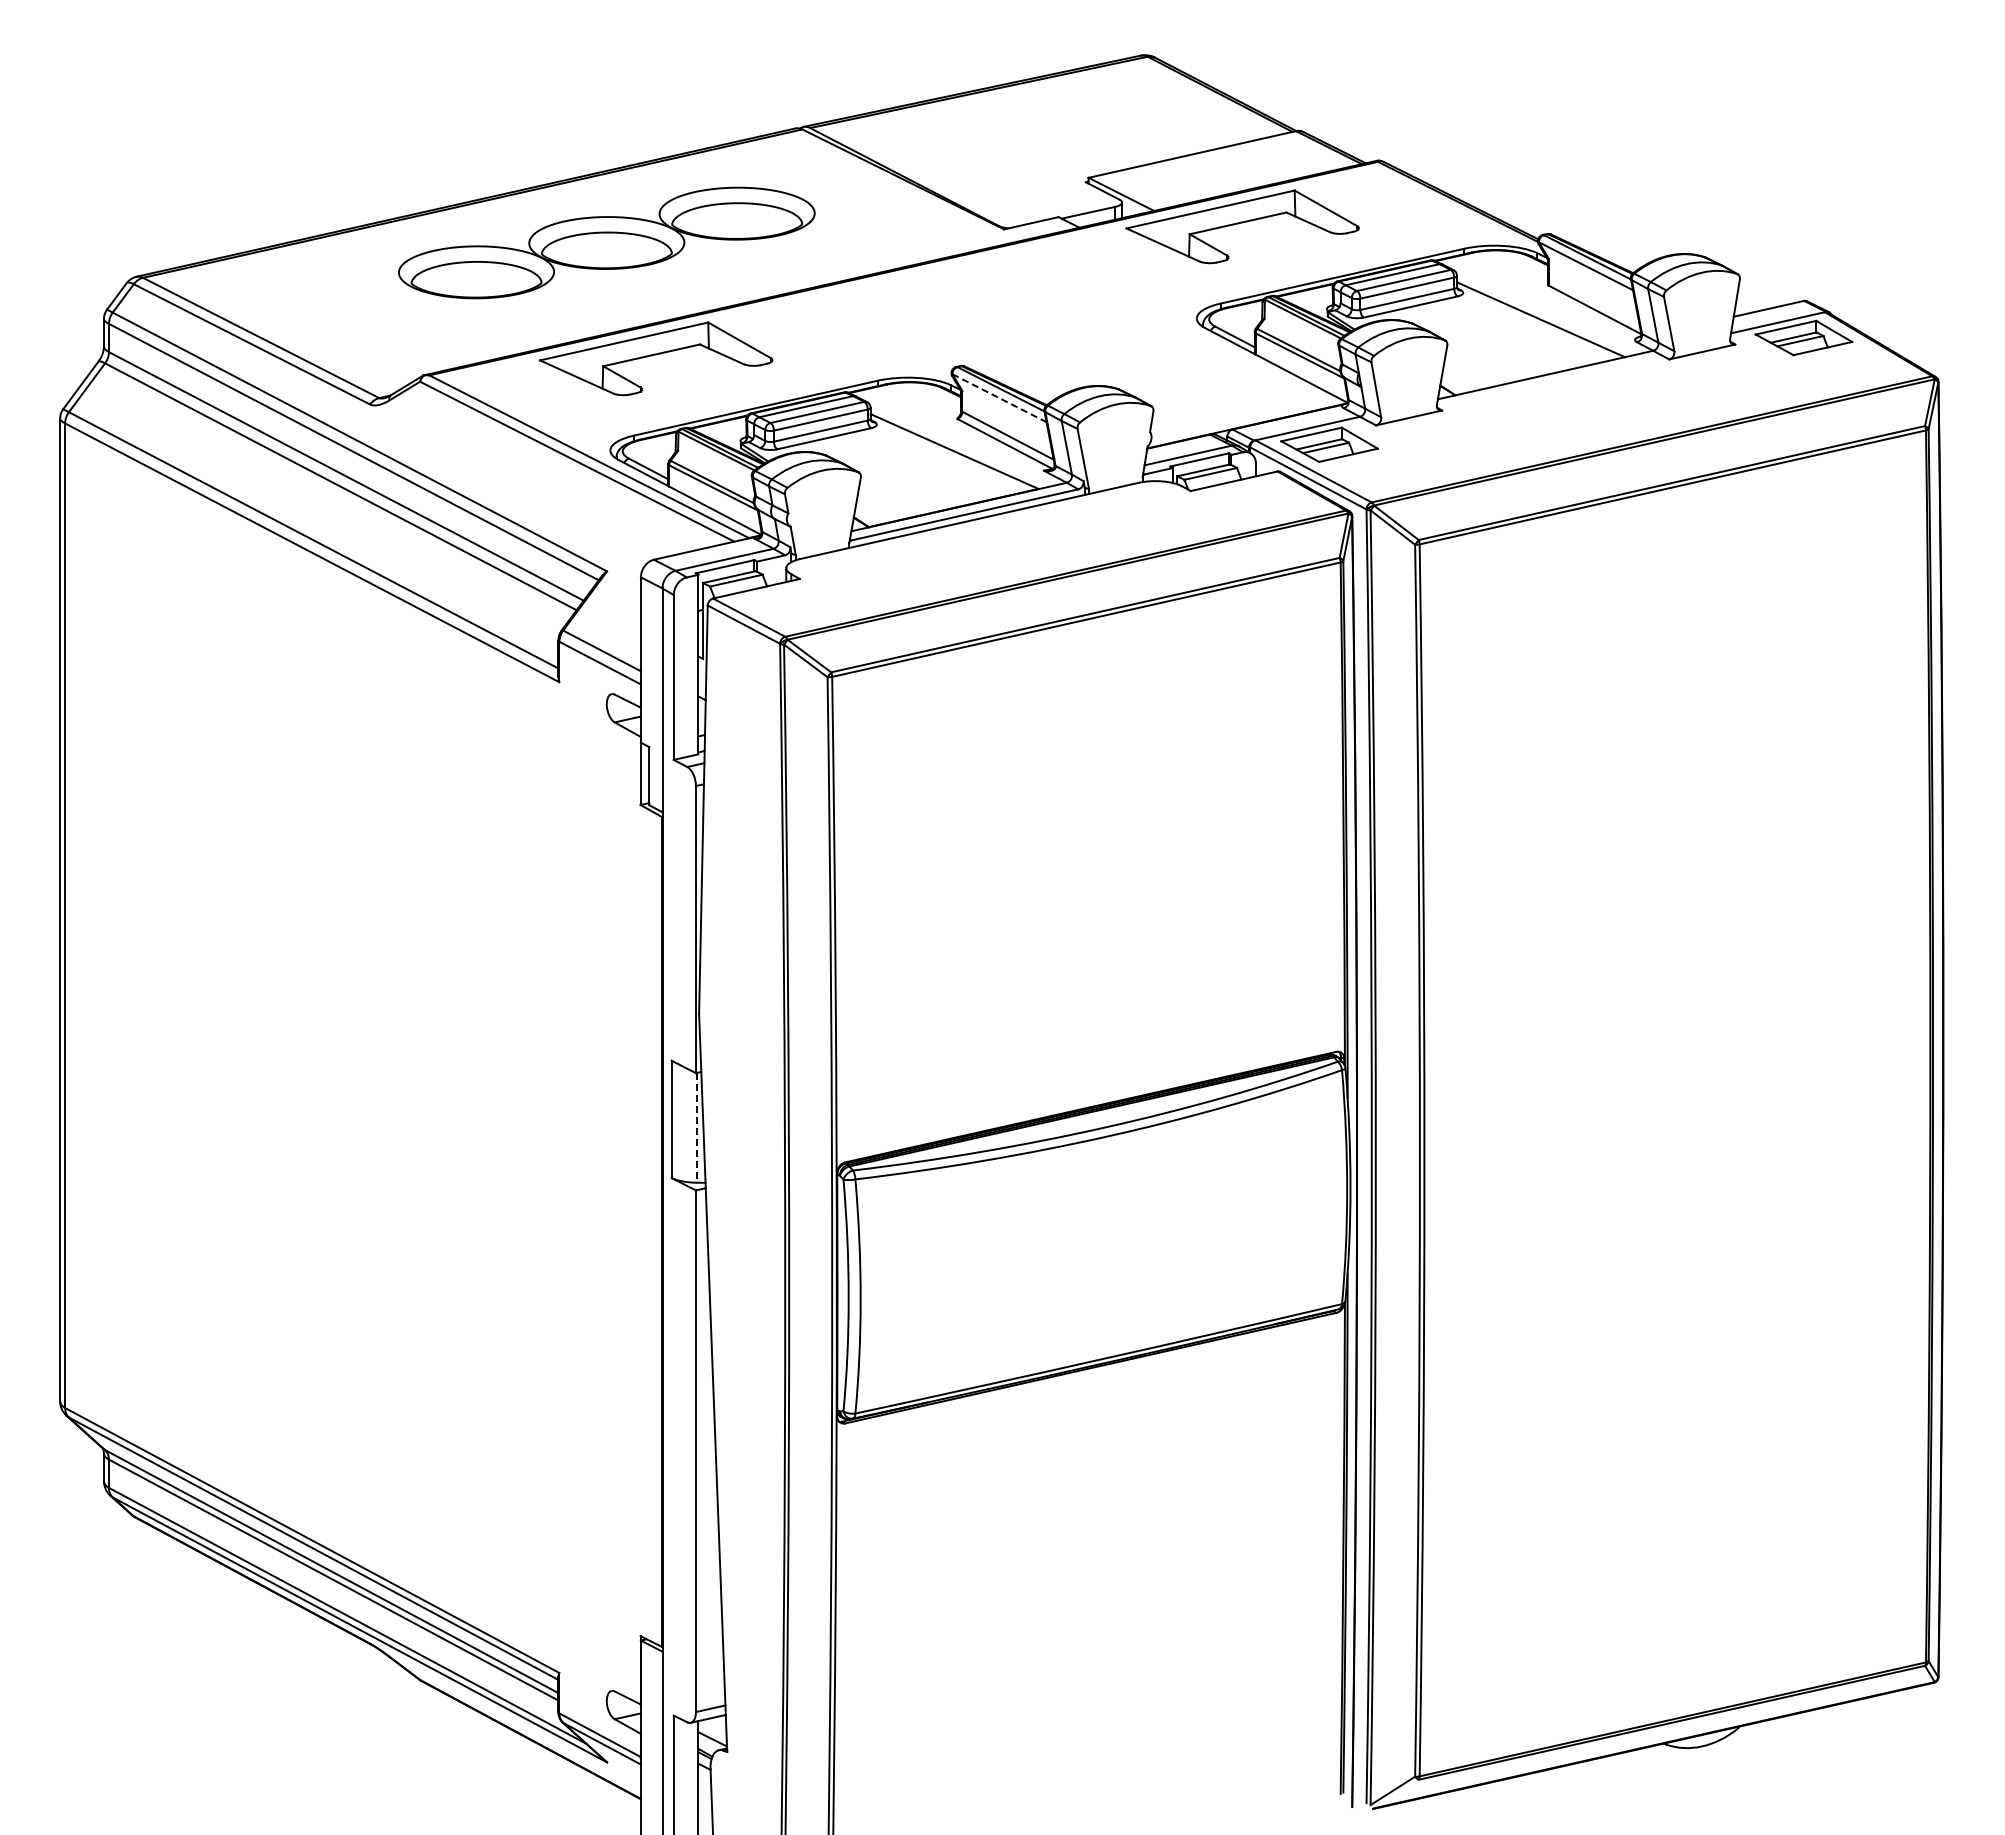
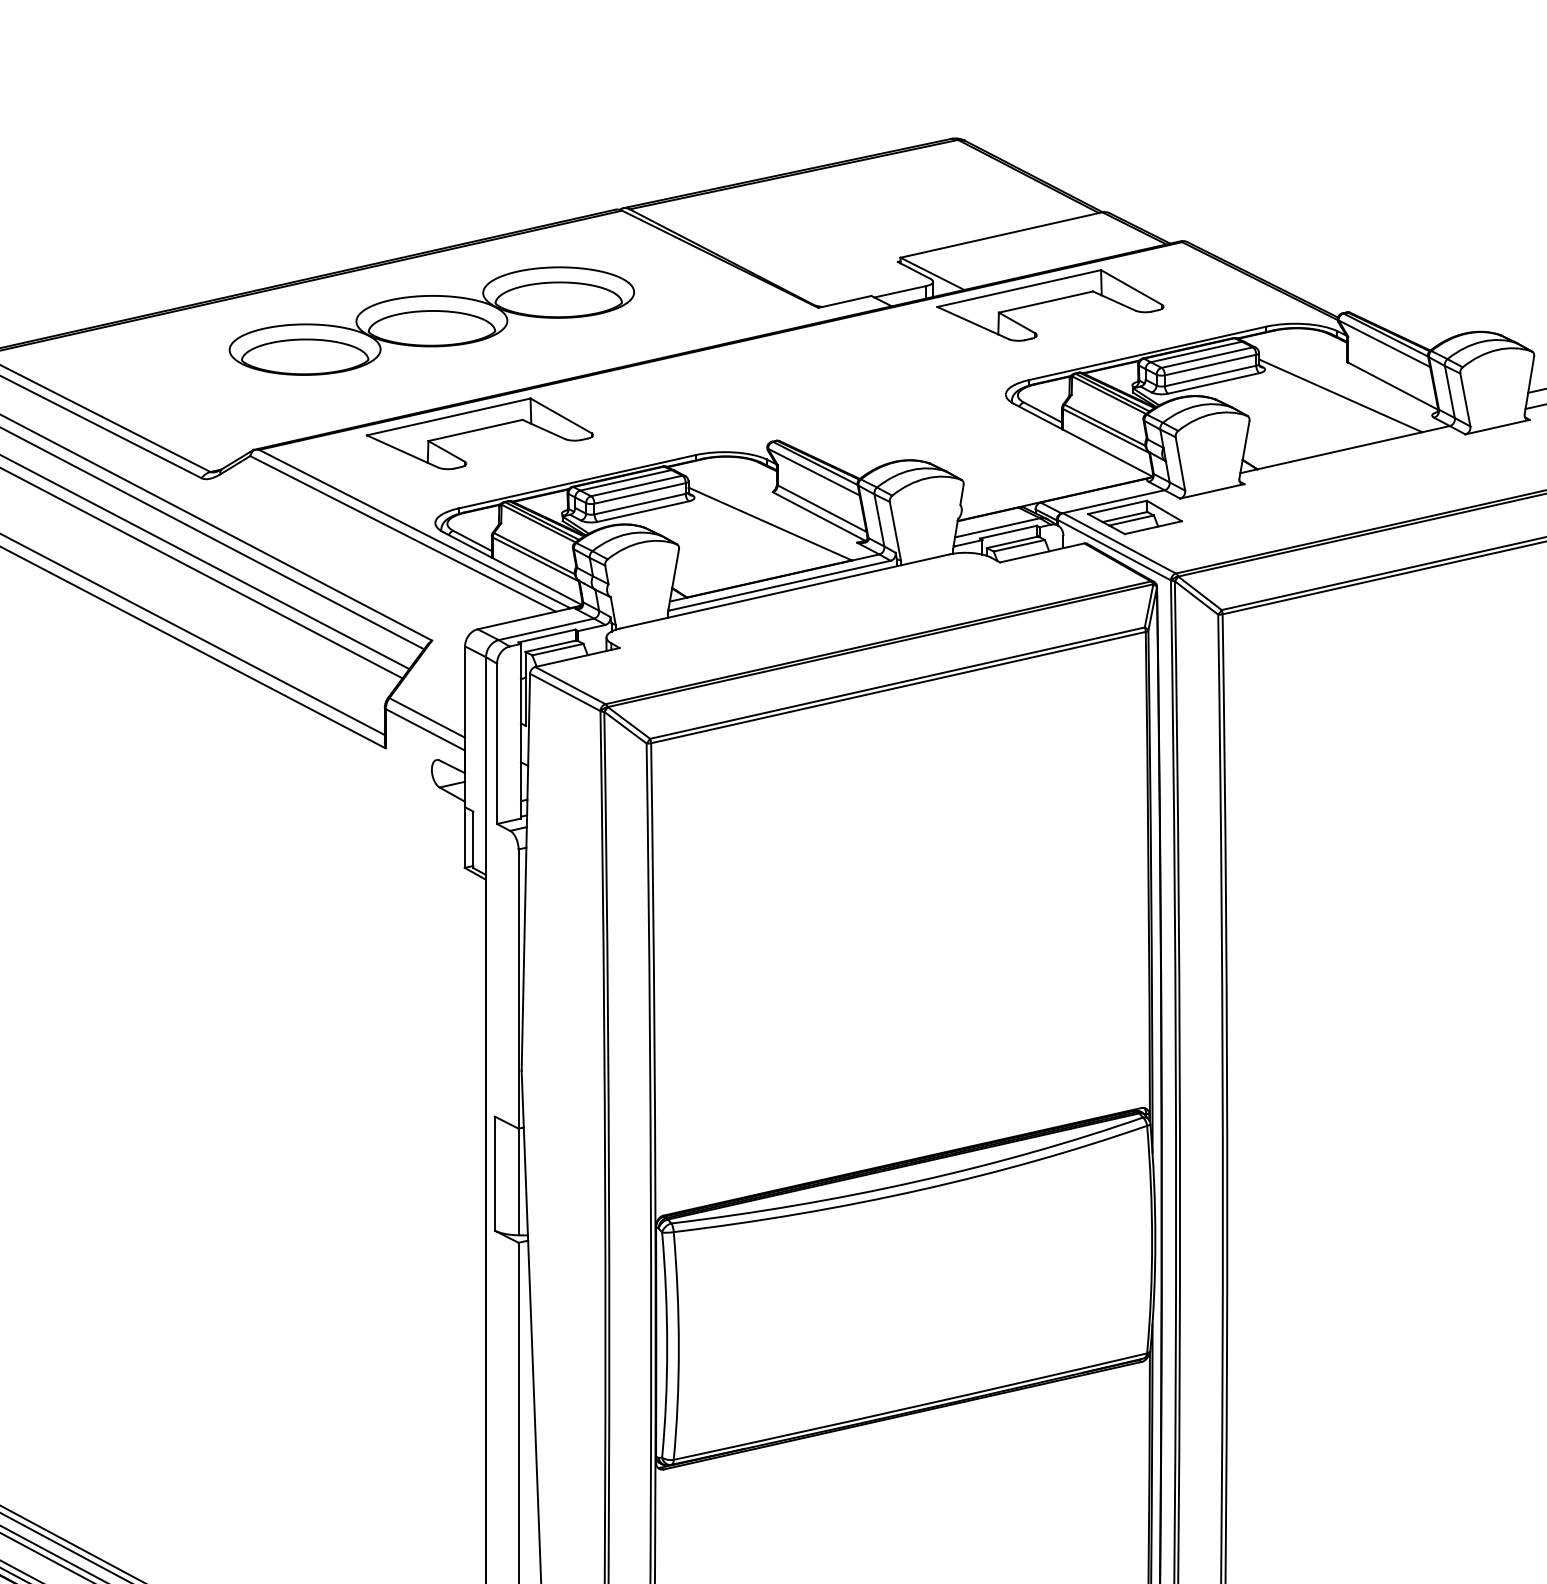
line: (999, 398) -> (813, 472), dashed -> solid
line: (696, 1127) -> (519, 1181), dashed -> solid

